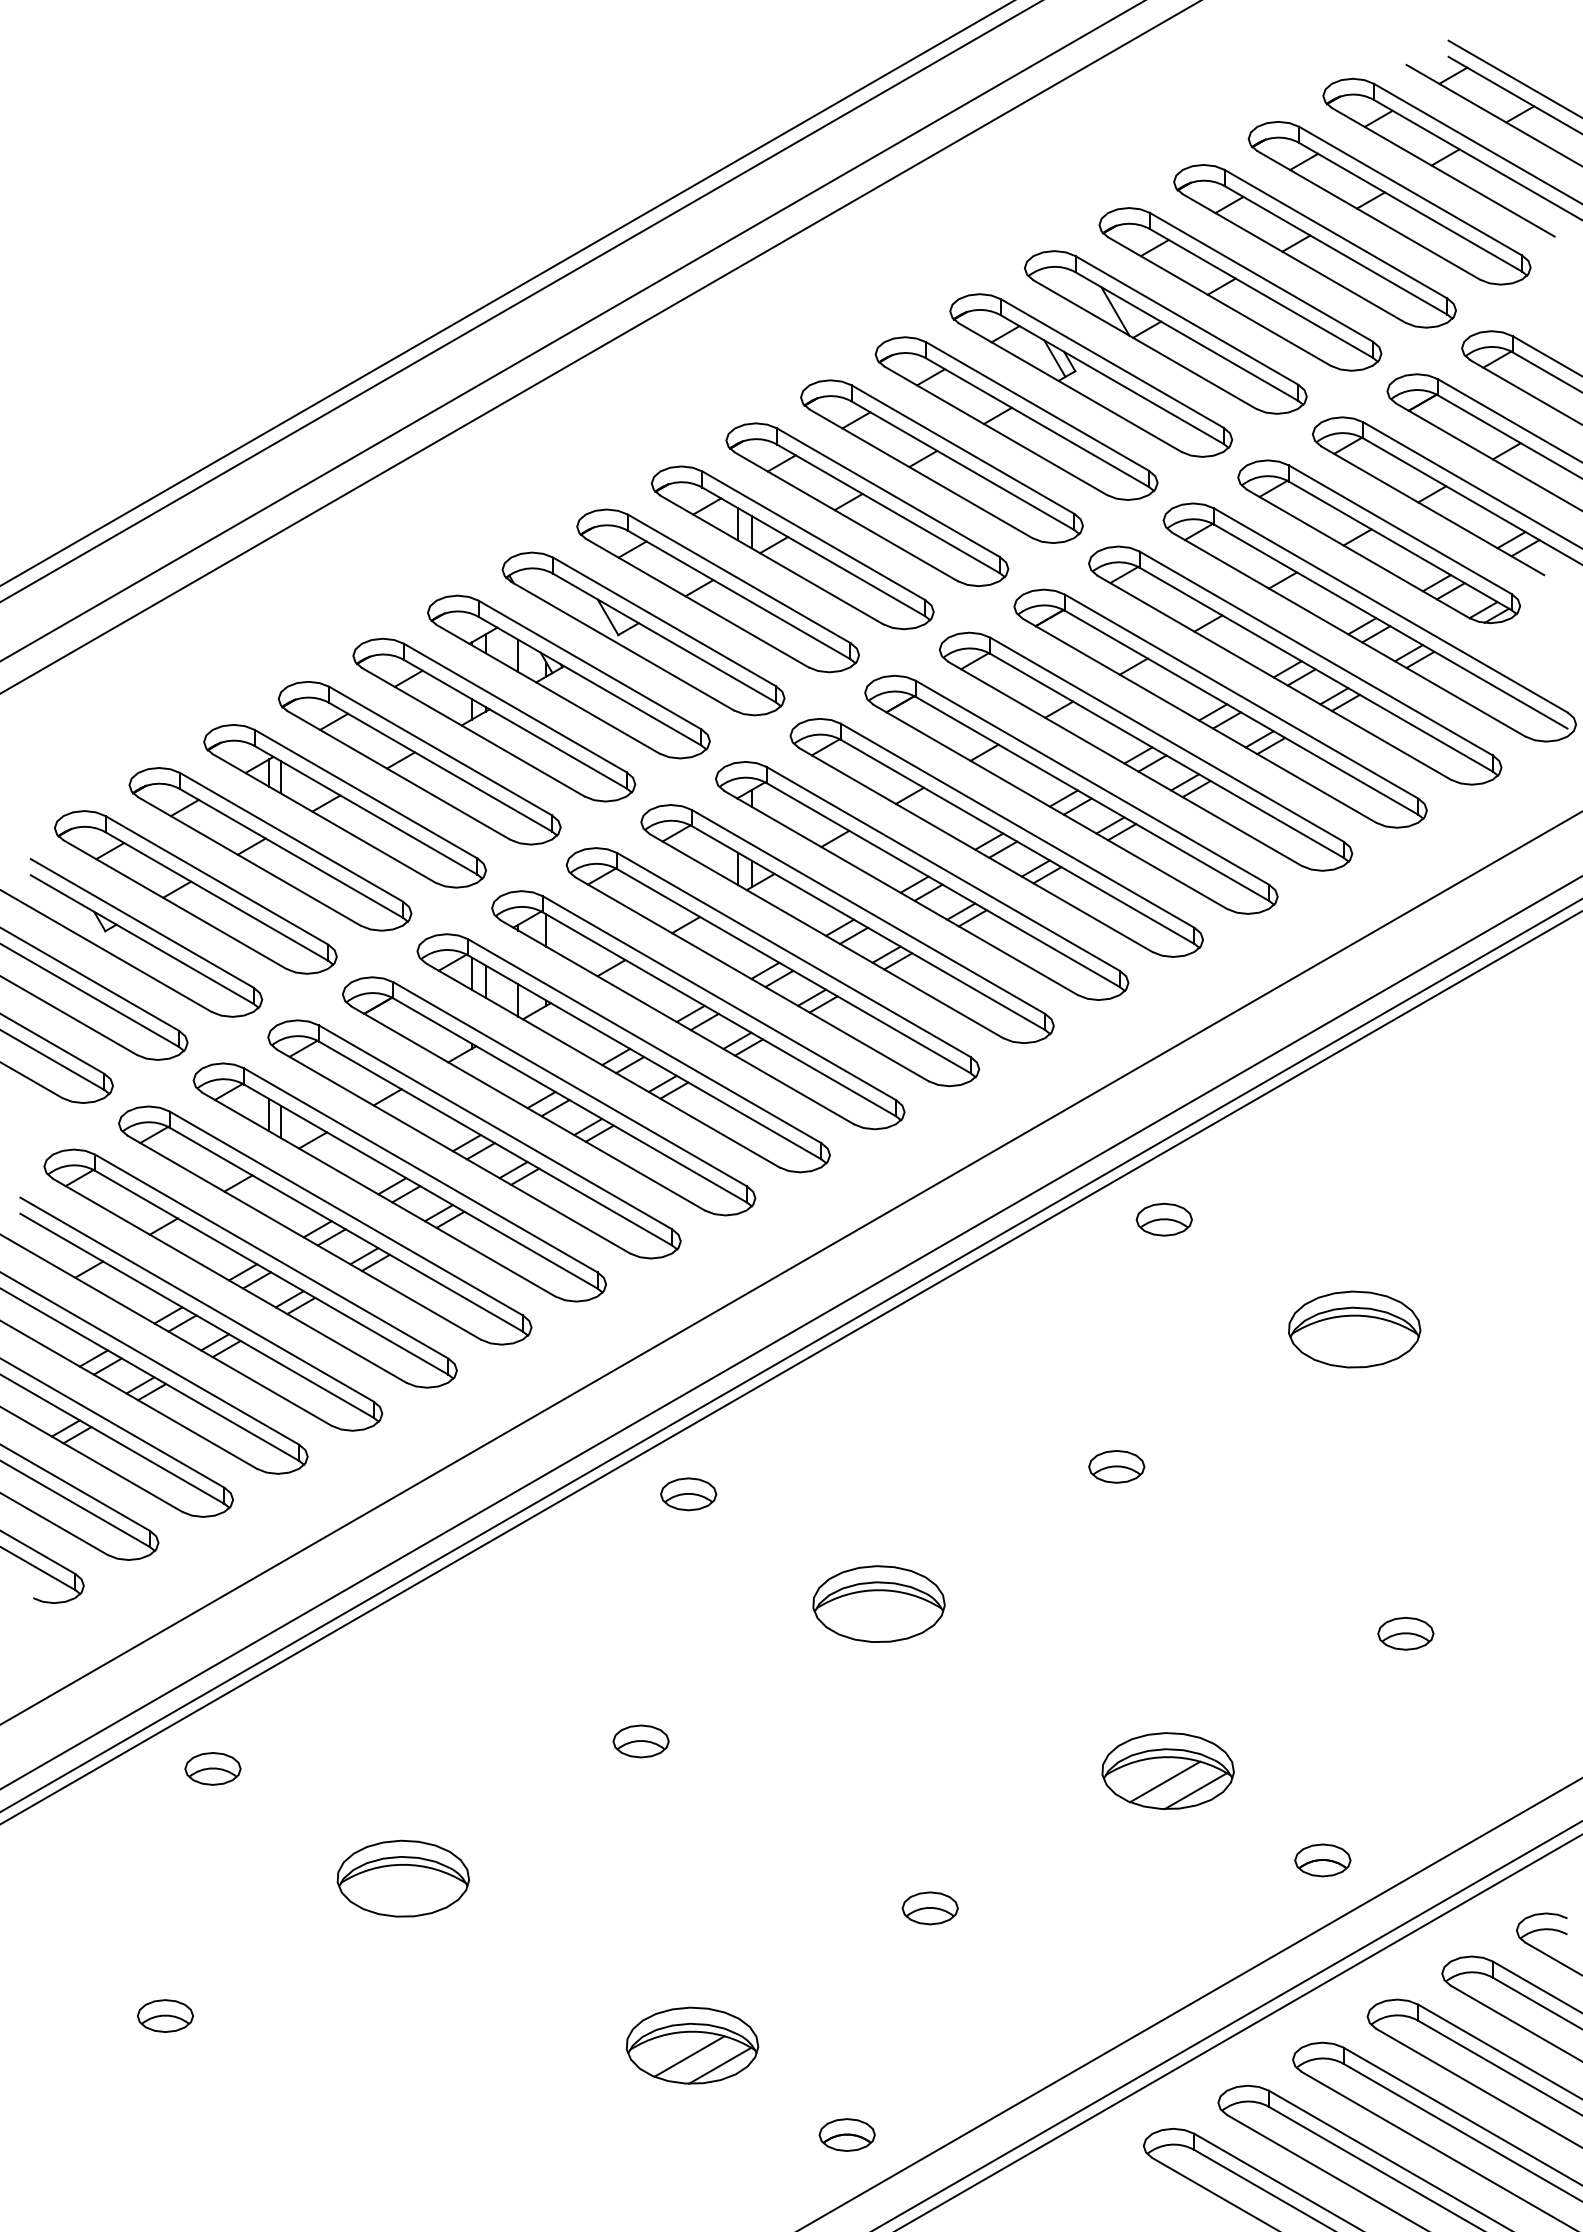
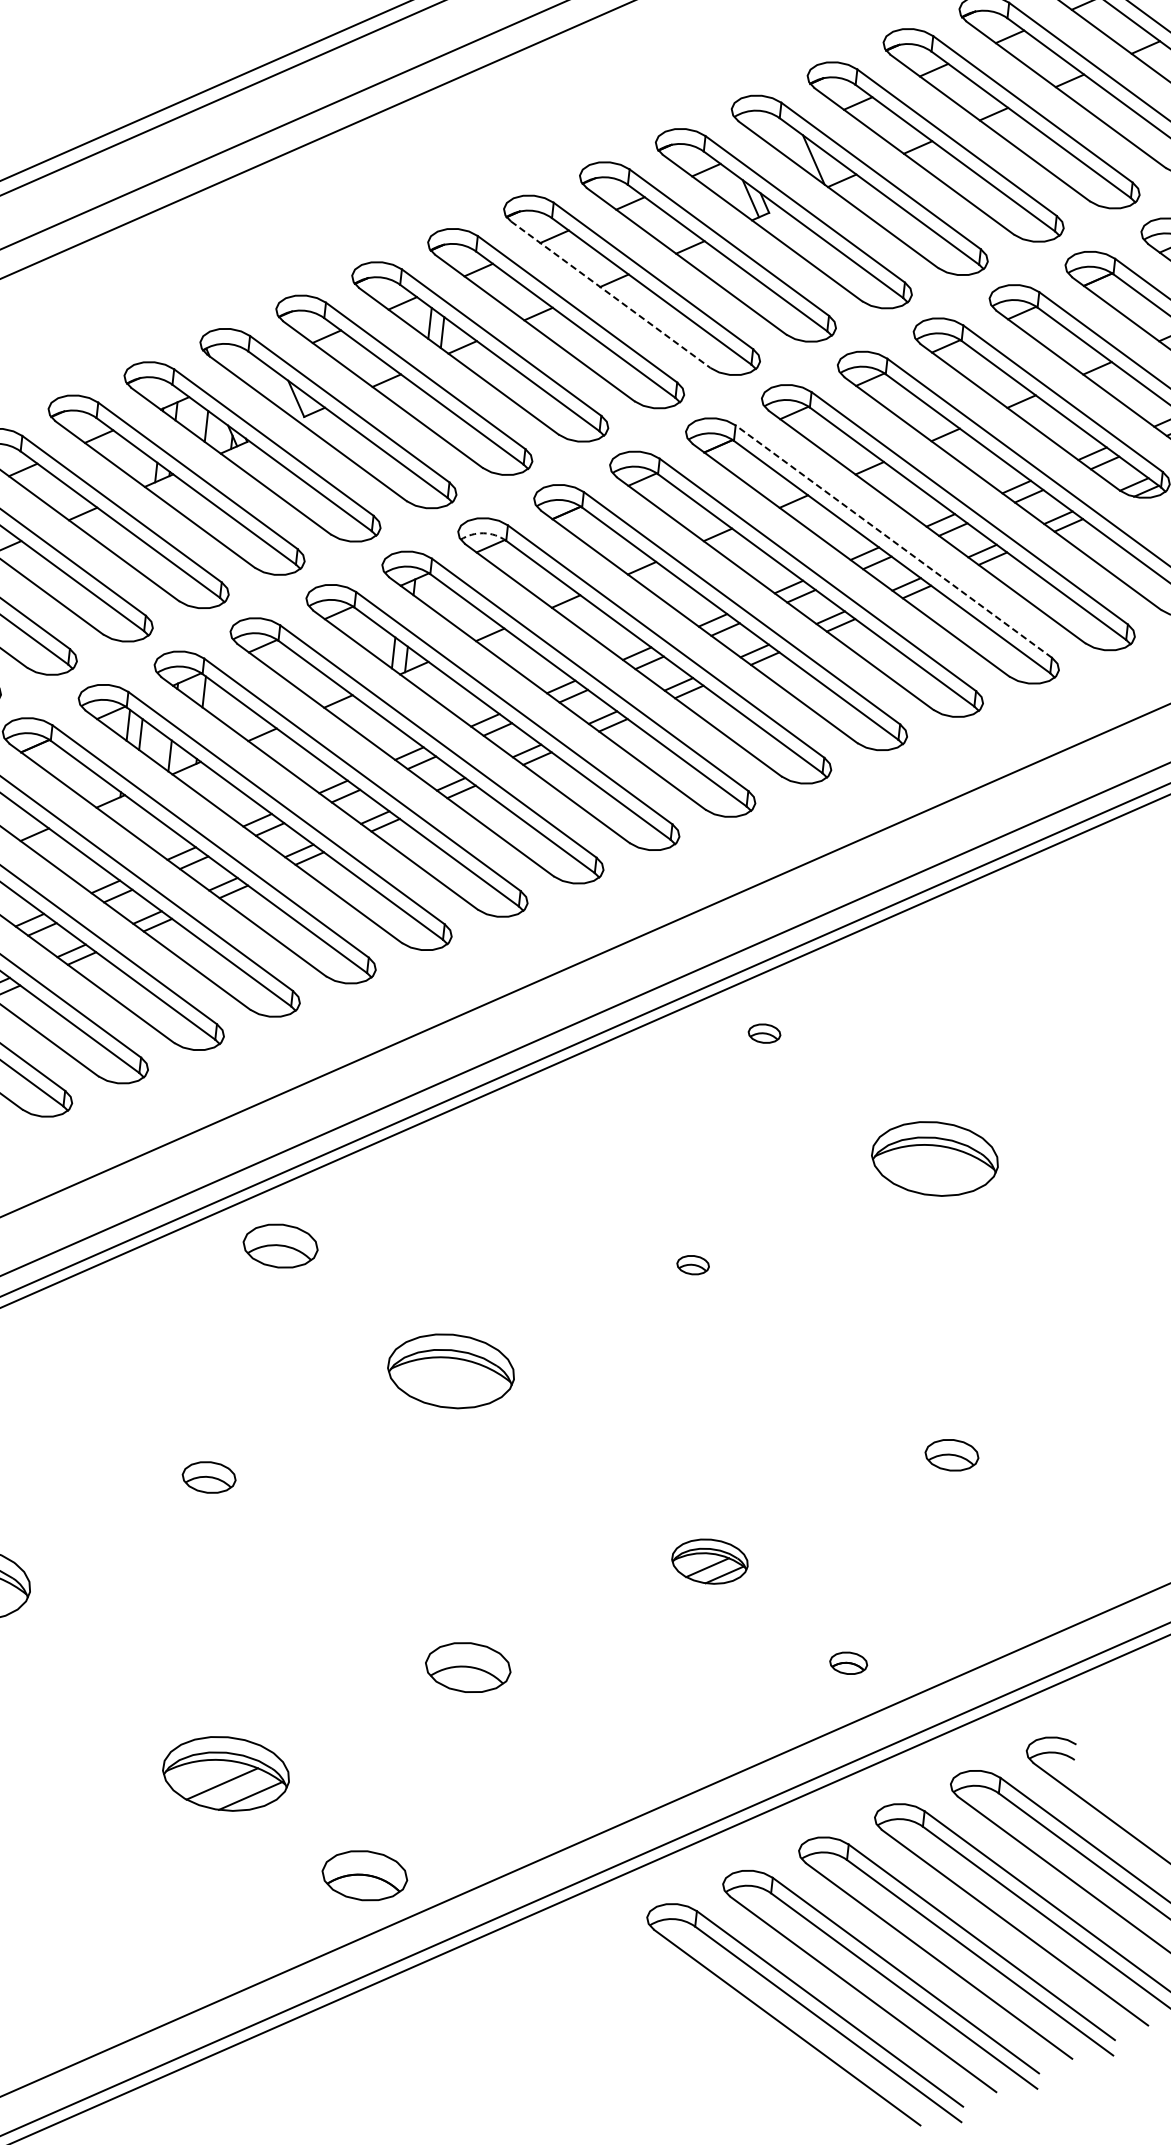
line: (921, 473) -> (611, 294), solid -> dashed
line: (1241, 696) -> (893, 541), solid -> dashed
arc: (816, 734) -> (483, 532), solid -> dashed
part: (1163, 1219) -> (763, 1033), size x0.6
part: (1116, 1466) -> (692, 1264), size x0.6
part: (688, 1494) -> (280, 1246), size x1.4
part: (1167, 1771) -> (709, 1561), size x0.6
part: (1322, 1860) -> (848, 1663), size x0.7
part: (929, 1908) -> (467, 1667), size x1.6
part: (846, 2134) -> (364, 1875), size x1.6

